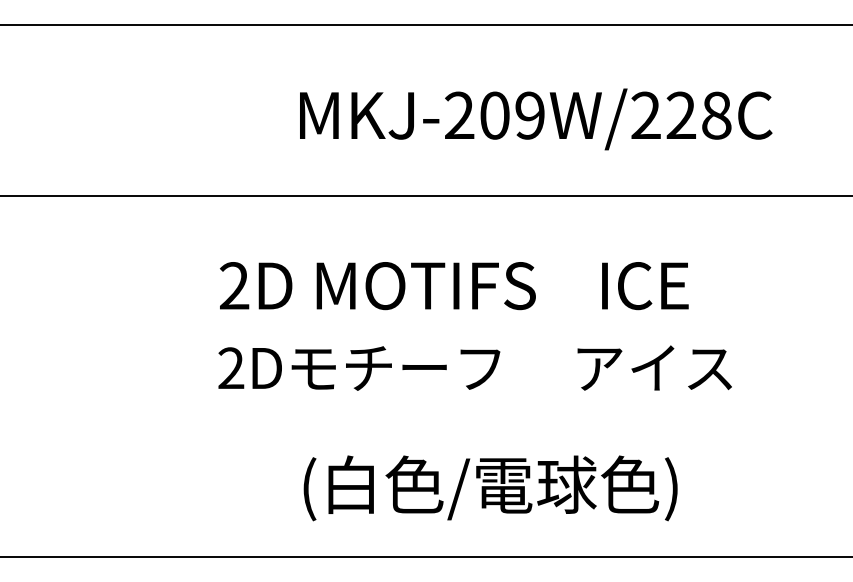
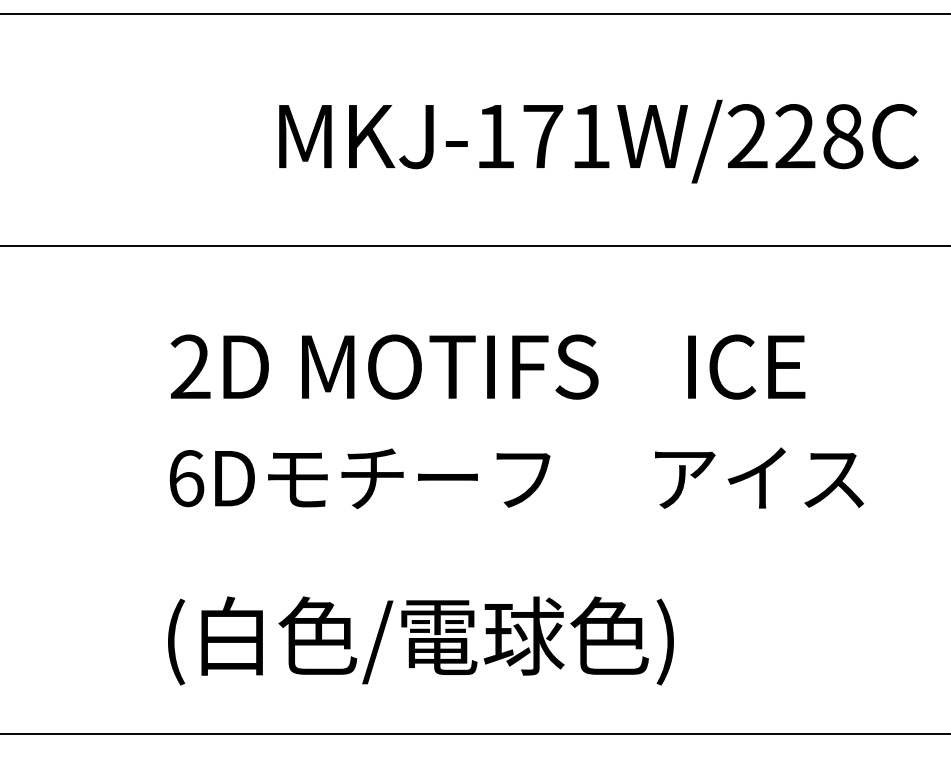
text: (494, 115) -> (542, 136), MKJ-209W/228C -> MKJ-171W/228C
text: (231, 368) -> (186, 478), 2D -> 6D
text: (490, 488) -> (420, 641), moved

